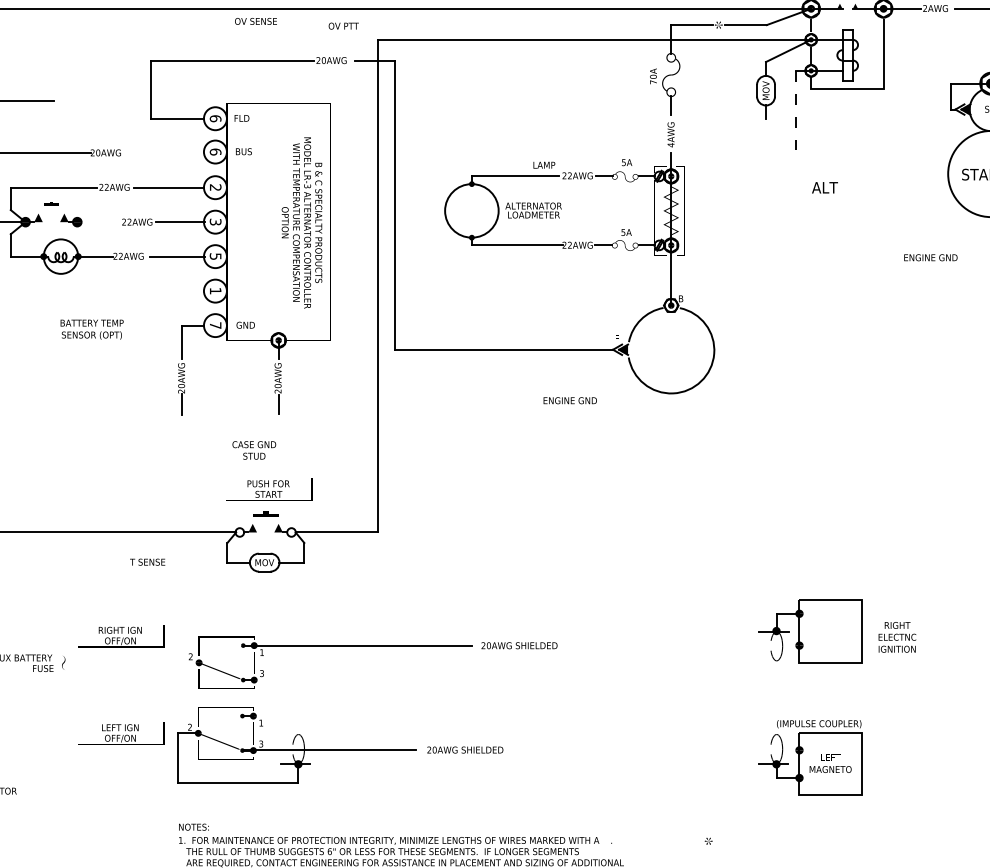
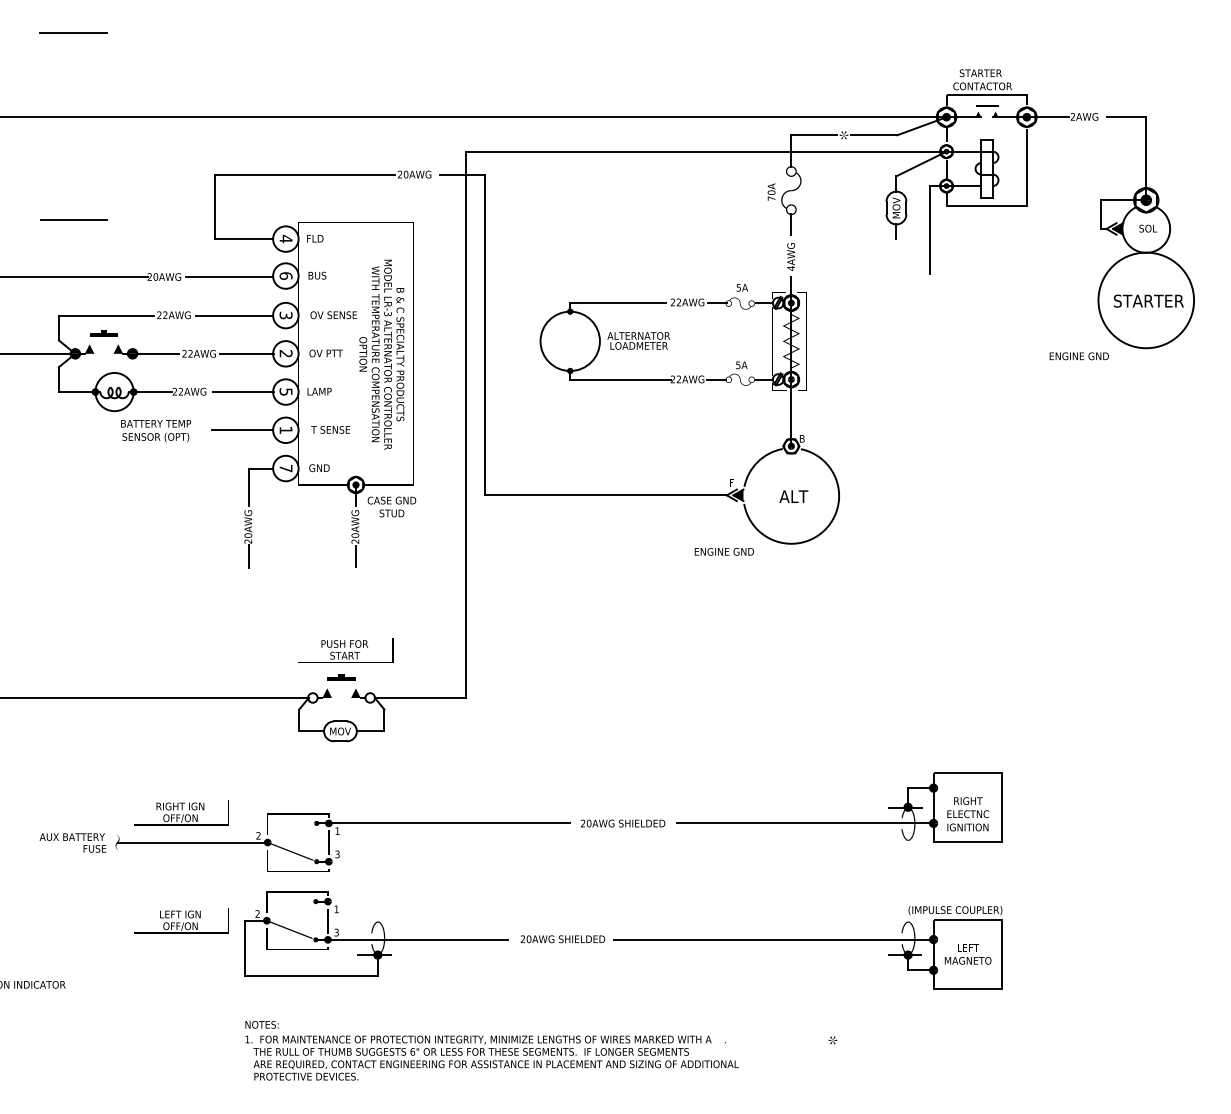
text: (255, 21) -> (333, 315), moved
text: (343, 26) -> (325, 353), moved
line: (796, 110) -> (930, 229), dashed -> solid
text: (215, 118) -> (285, 238), 6 -> 4
line: (164, 153) -> (229, 277), added
text: (544, 165) -> (319, 391), moved
text: (215, 187) -> (285, 315), 2 -> 3
text: (824, 187) -> (793, 496), moved
part: (51, 203) -> (103, 333), size x1.67
text: (215, 221) -> (285, 353), 3 -> 2
line: (100, 222) -> (158, 354), added
text: (930, 257) -> (1078, 356), moved
line: (175, 291) -> (241, 430), added
text: (92, 330) -> (156, 431), moved
text: (569, 400) -> (723, 551), moved
text: (253, 450) -> (391, 506), moved
text: (147, 561) -> (330, 429), moved
text: (896, 637) -> (967, 814), moved
line: (683, 645) -> (804, 823), added
line: (131, 662) -> (192, 842), added
line: (655, 750) -> (773, 939), added

